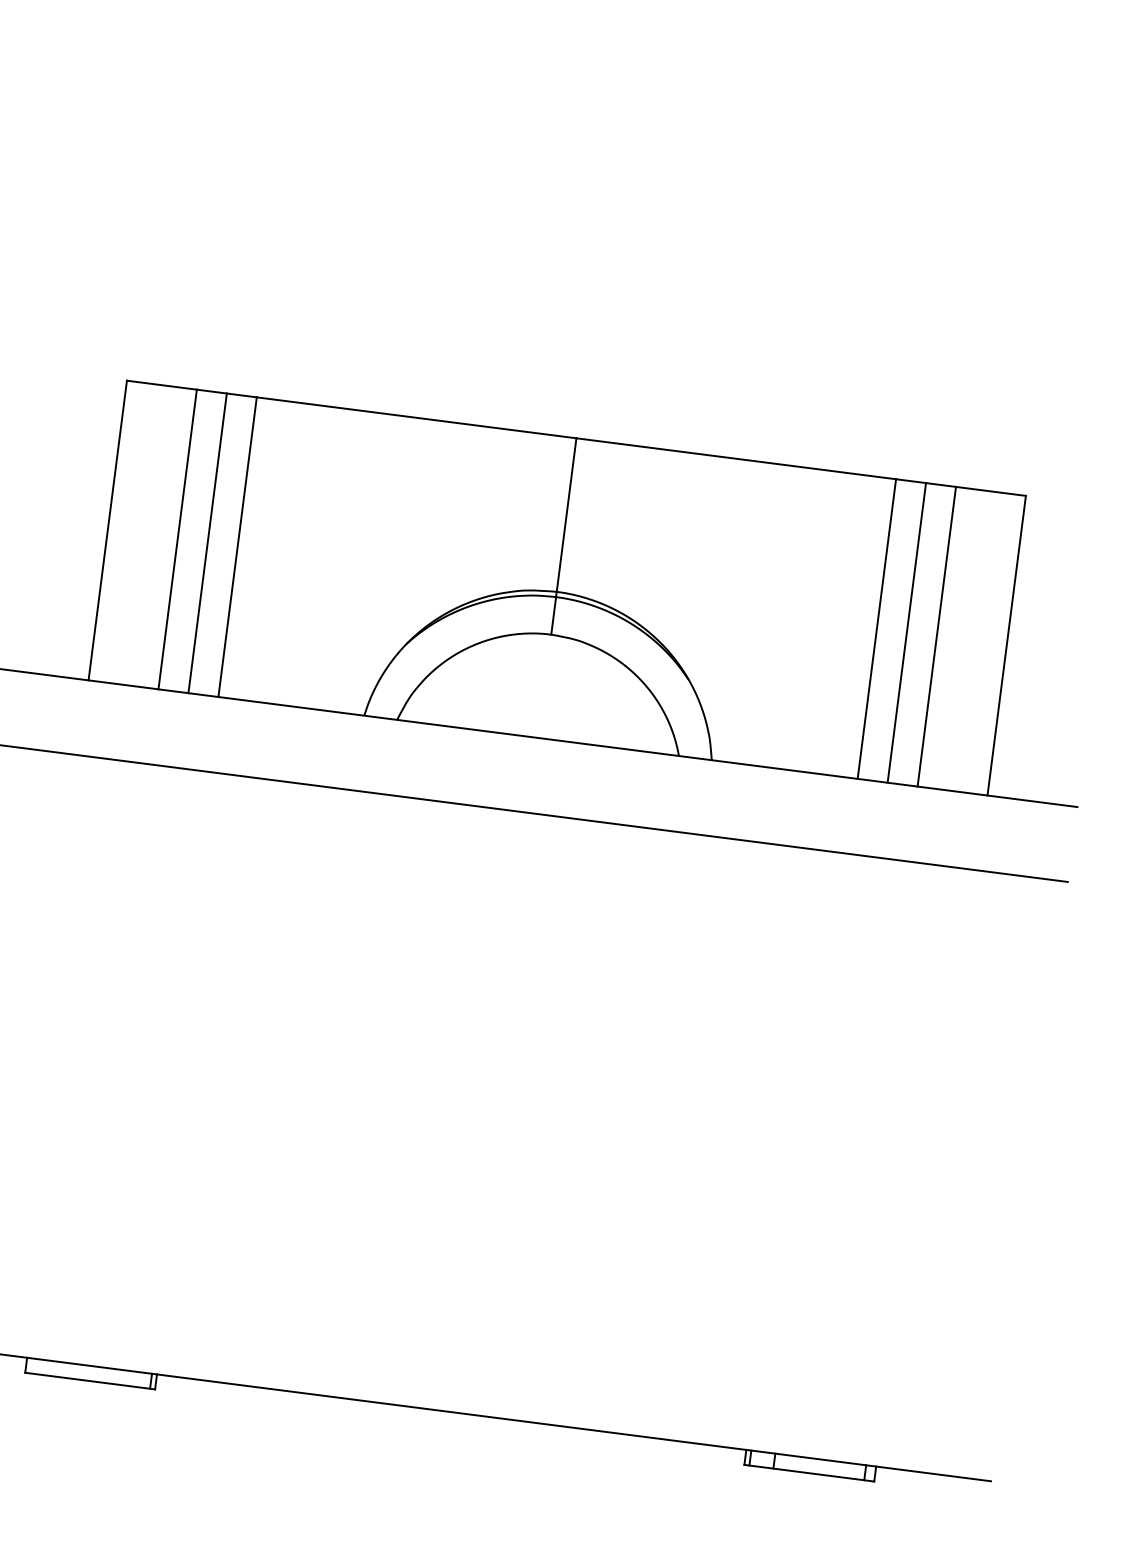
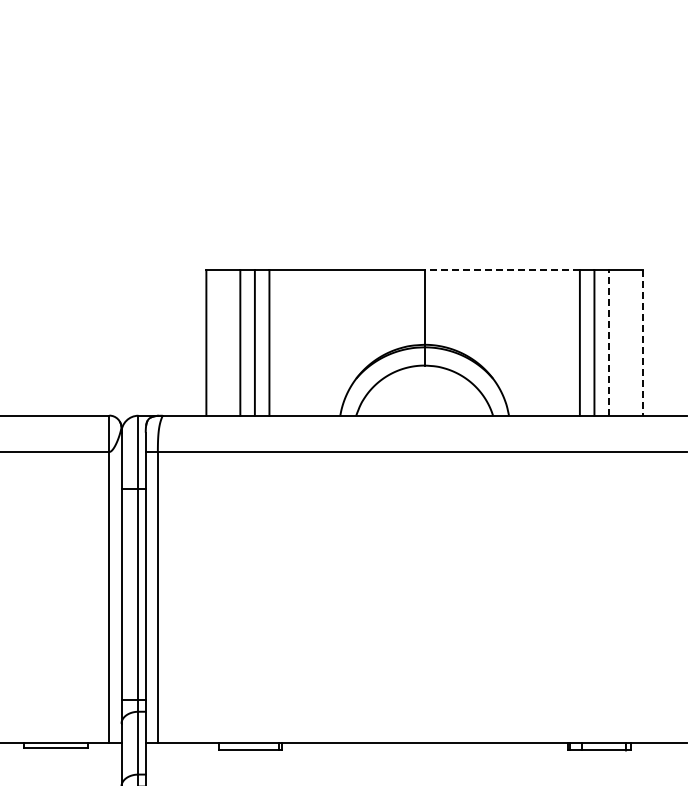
line: (736, 459) -> (502, 270), solid -> dashed
line: (935, 635) -> (608, 342), solid -> dashed
line: (1005, 644) -> (642, 342), solid -> dashed

